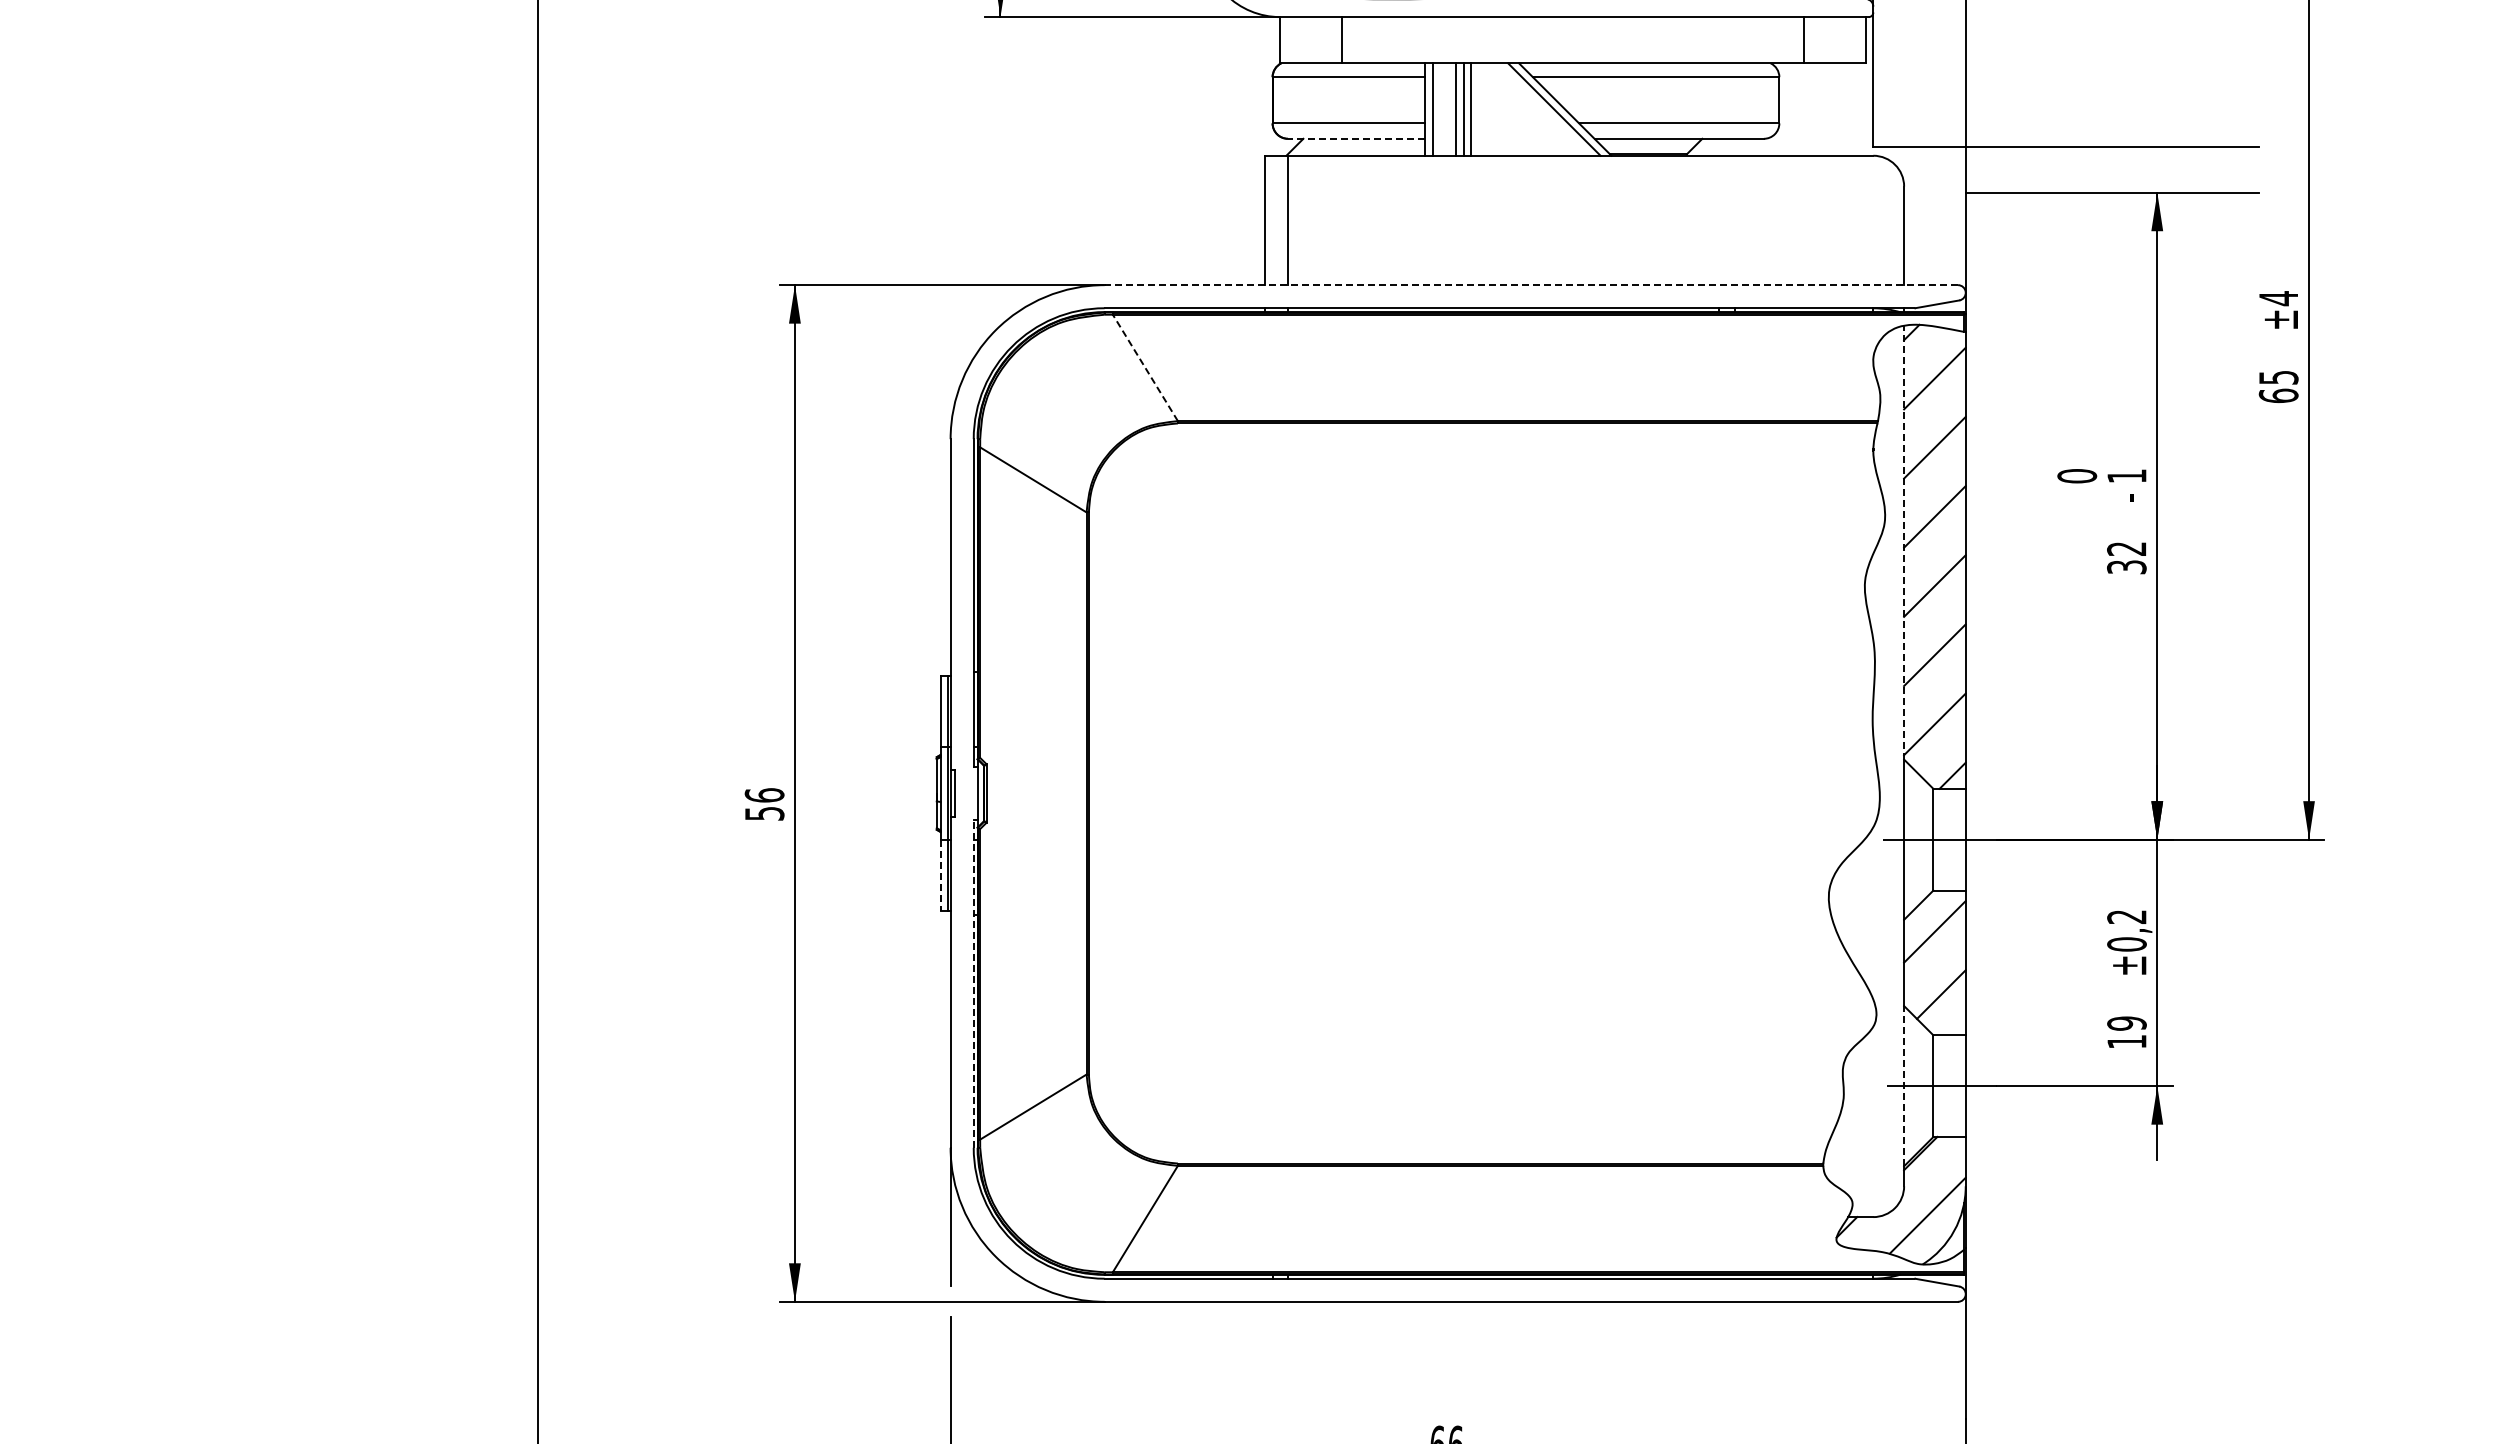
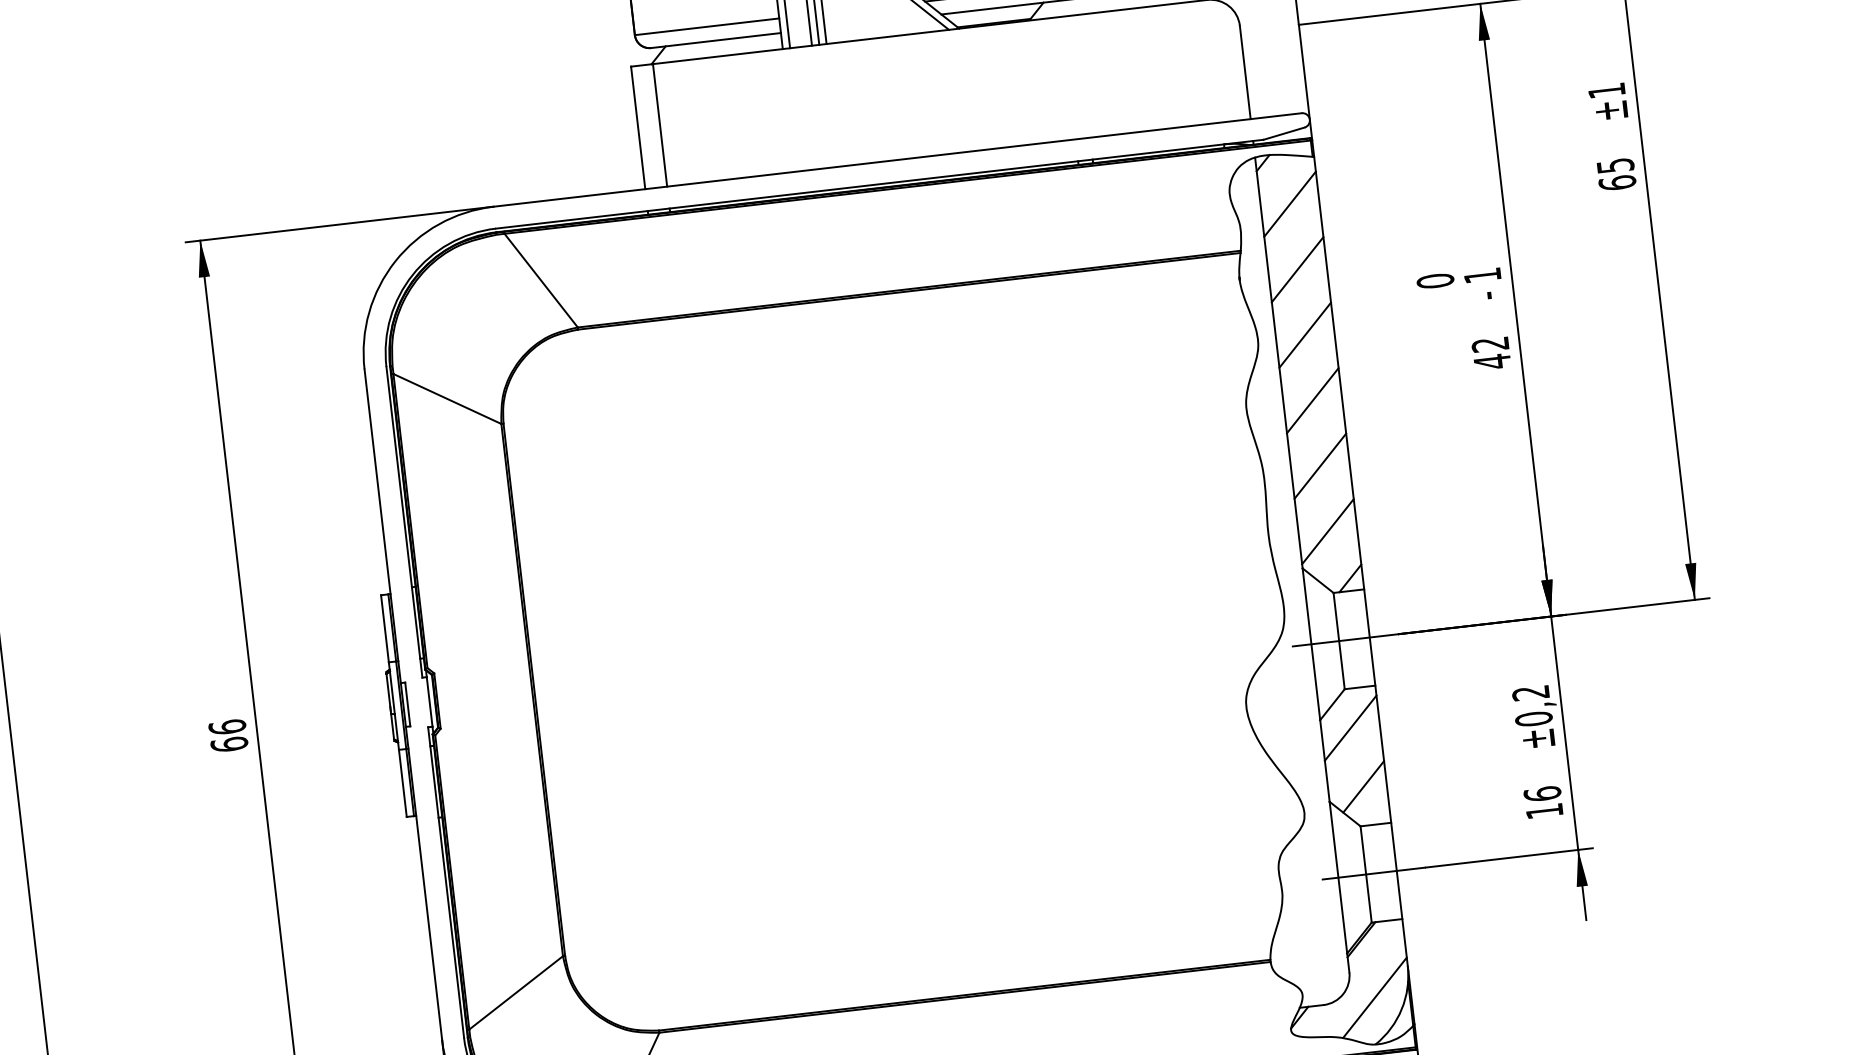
line: (1356, 138) -> (715, 40), dashed -> solid
line: (1531, 285) -> (897, 160), dashed -> solid
text: (2278, 298) -> (1606, 90), ±4 -> ±1
line: (1145, 367) -> (541, 280), dashed -> solid
line: (1904, 542) -> (1279, 362), dashed -> solid
text: (2126, 566) -> (1492, 361), 32 -> 42
text: (764, 813) -> (229, 744), 56 -> 66
line: (940, 875) -> (402, 783), dashed -> solid
line: (973, 983) -> (445, 882), dashed -> solid
text: (2126, 1023) -> (1542, 793), 19 -> 16
line: (1904, 1085) -> (1338, 877), dashed -> solid

